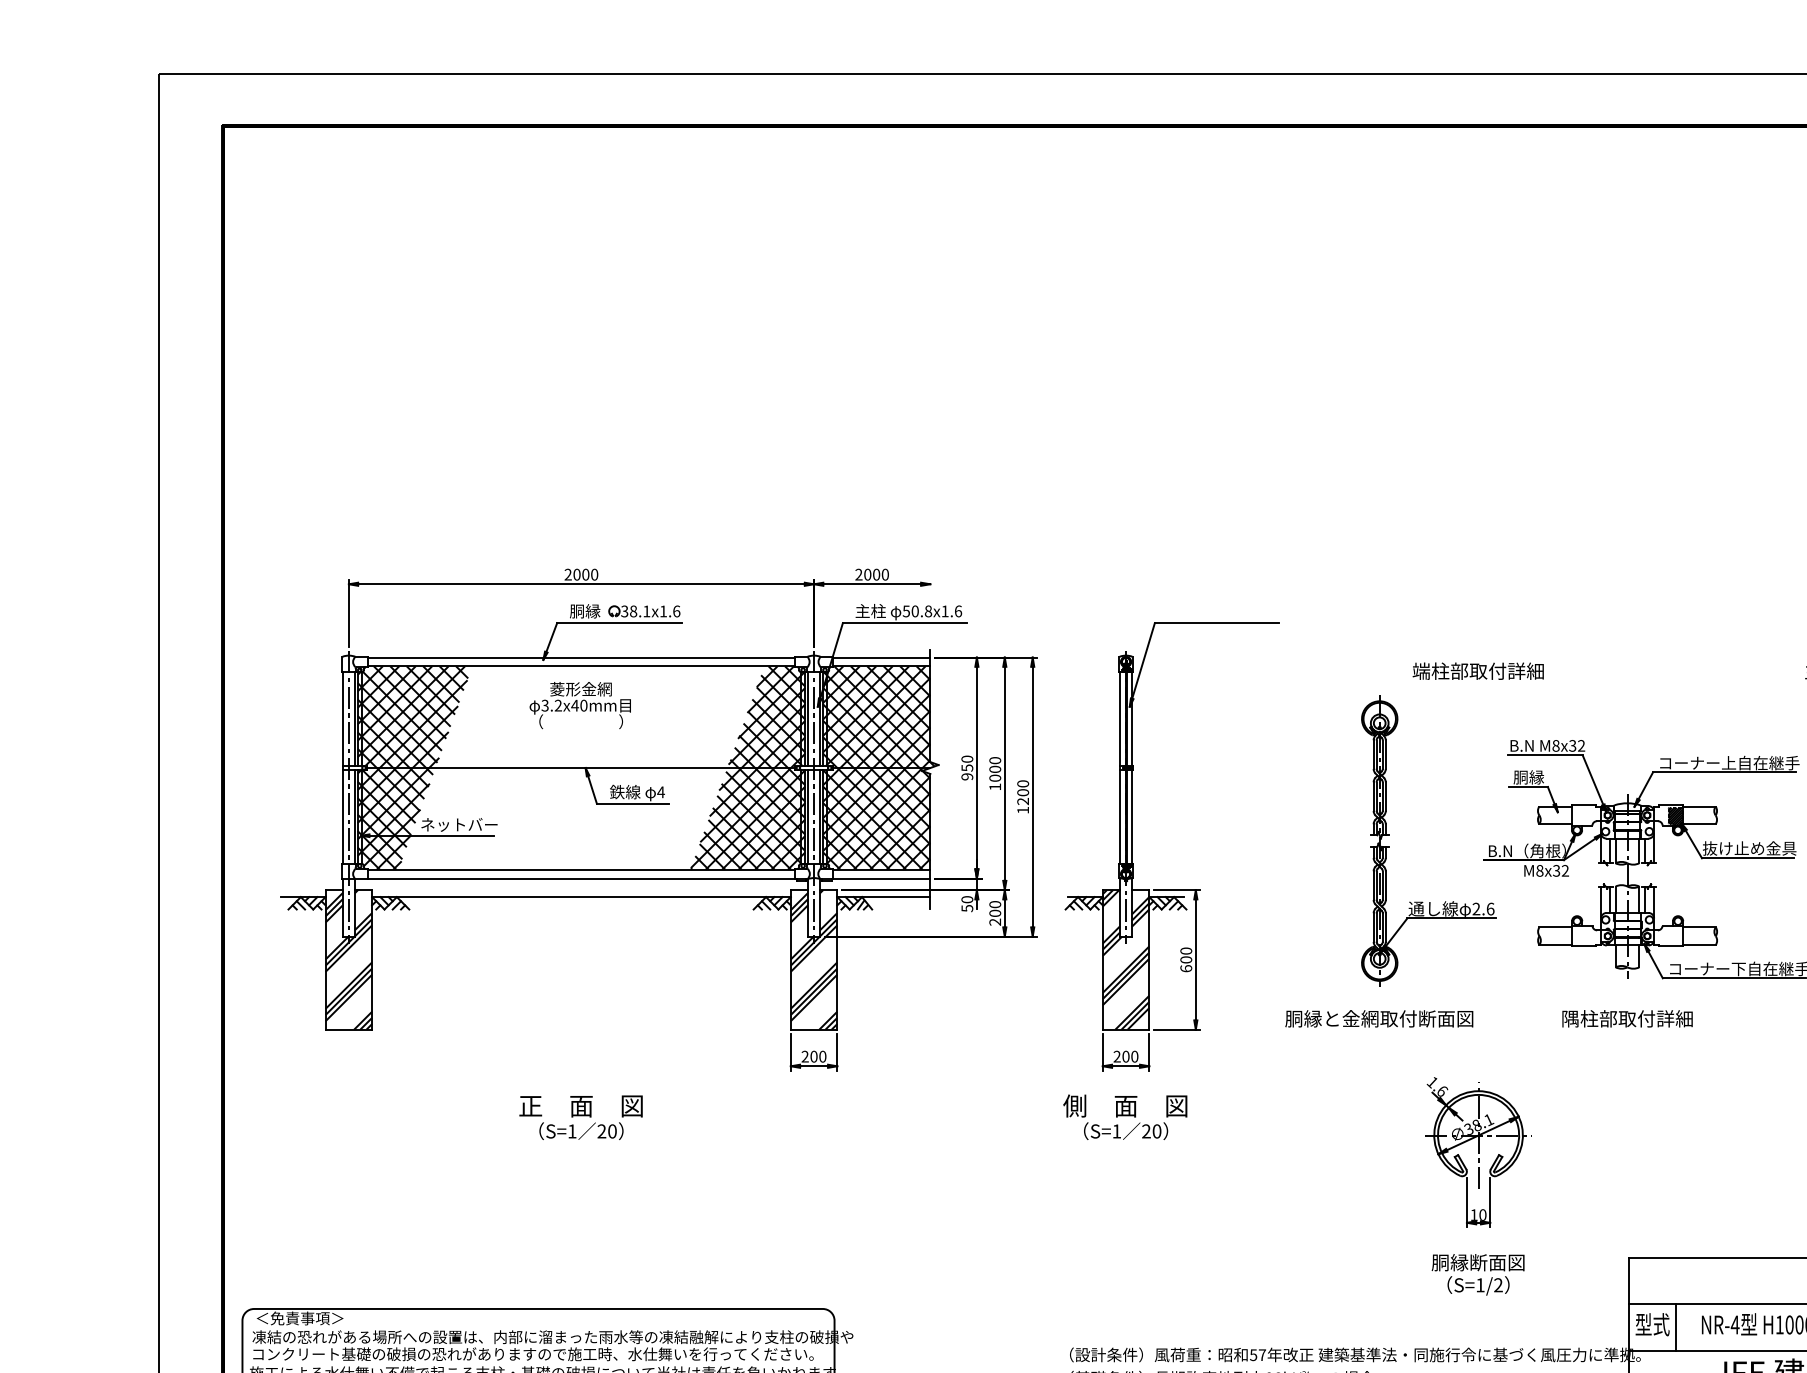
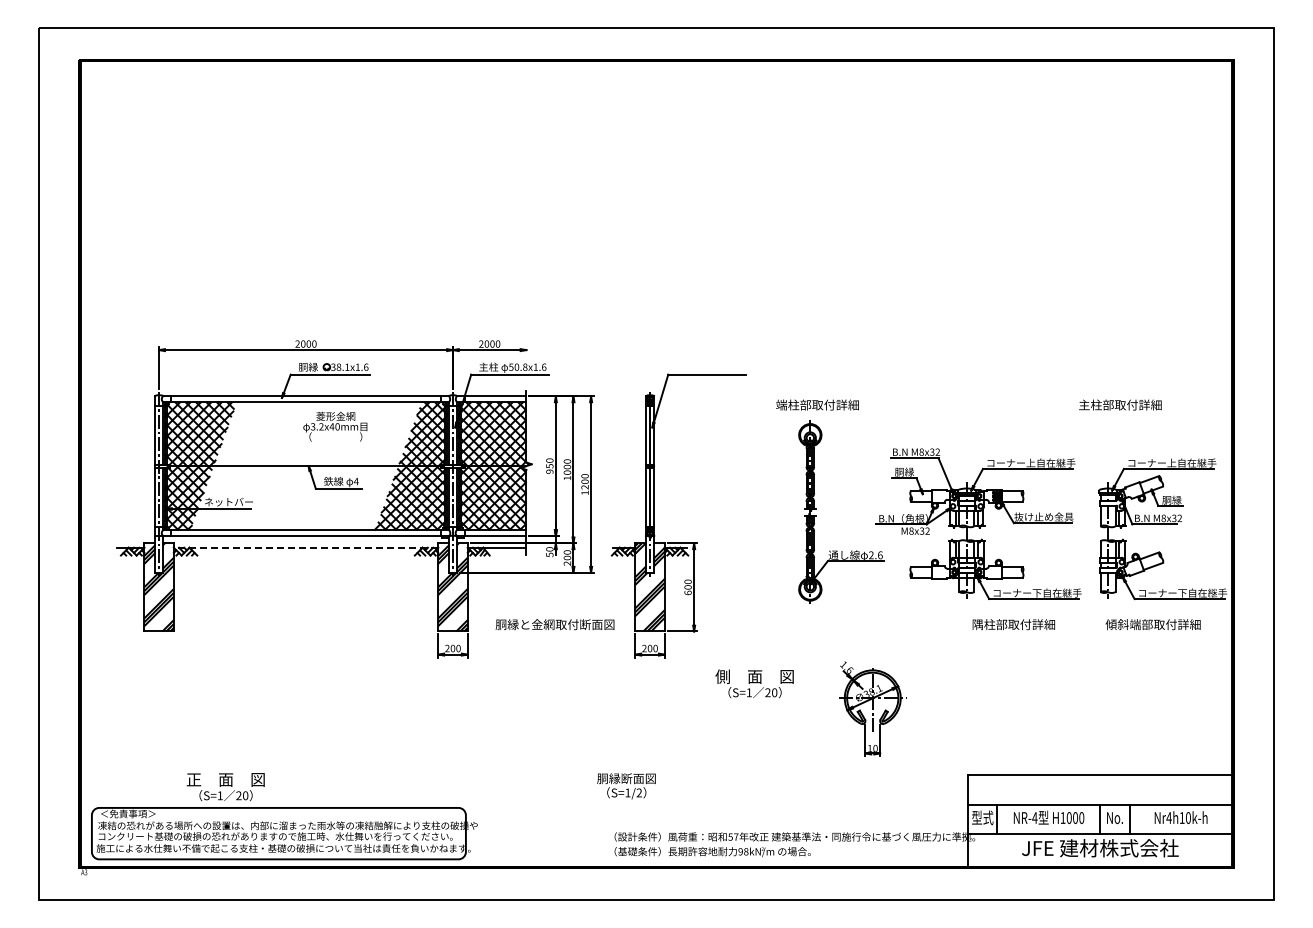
text: (1478, 670) -> (817, 404), moved
text: (580, 705) -> (335, 426), moved
line: (580, 896) -> (305, 547), solid -> dashed
text: (1378, 1018) -> (554, 624), moved
text: (1626, 1018) -> (1013, 624), moved
text: (1125, 1116) -> (754, 683), moved
text: (580, 1118) -> (225, 787), moved
text: (1478, 1275) -> (626, 786), moved

